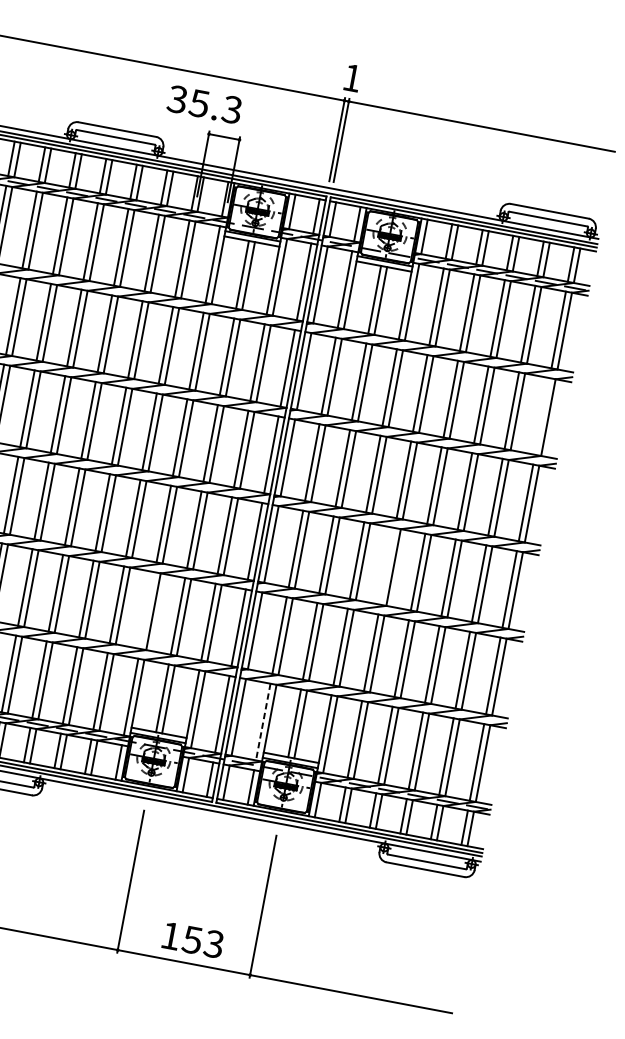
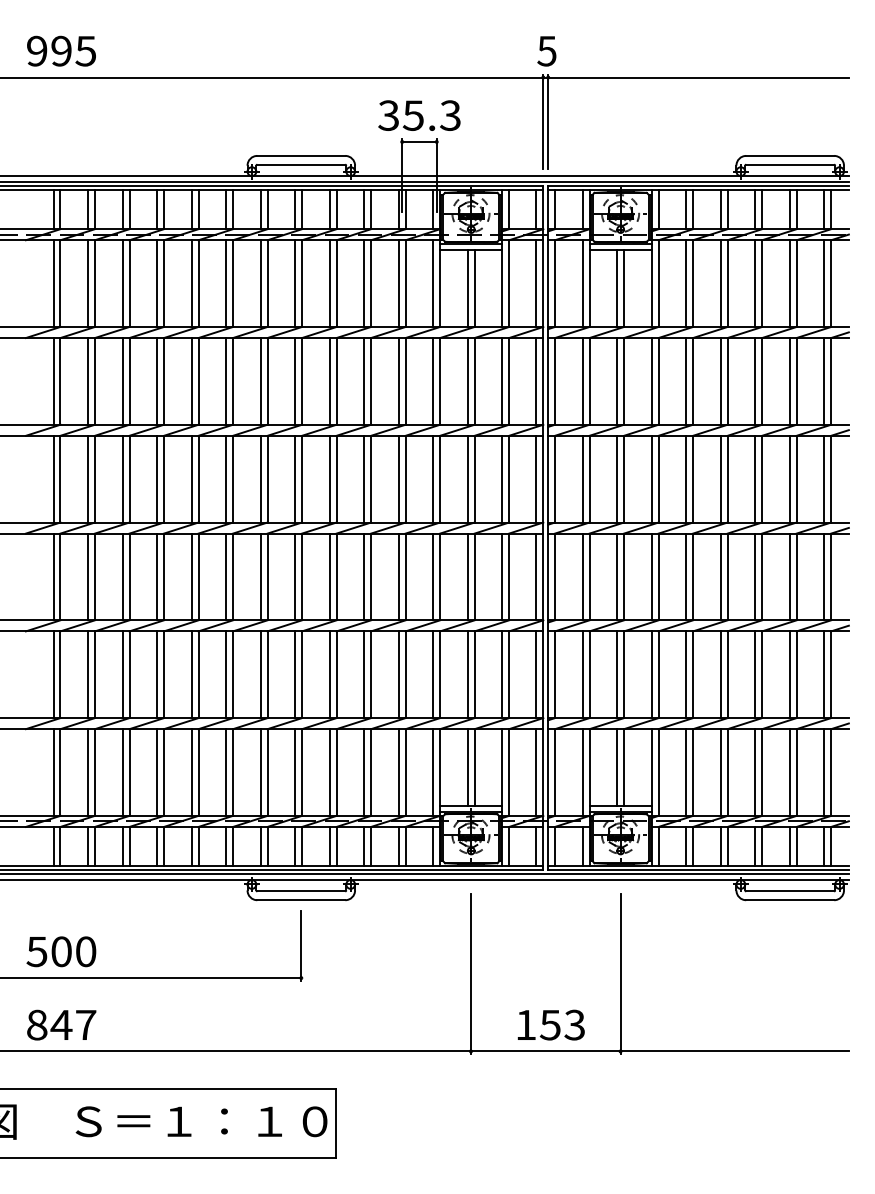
text: (351, 78) -> (546, 51), 1 -> 5
text: (204, 104) -> (419, 115), moved
line: (542, 416) -> (824, 381), added
line: (387, 566) -> (686, 576), added
line: (147, 610) -> (433, 674), added
line: (262, 722) -> (582, 773), dashed -> solid

